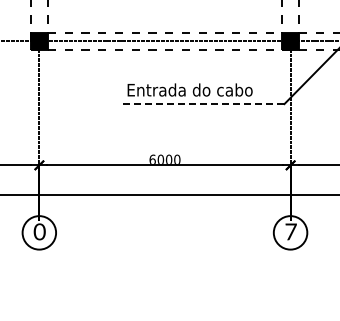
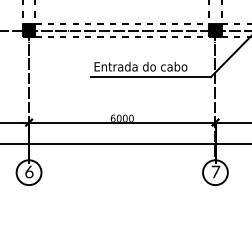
line: (203, 104) -> (150, 77), dashed -> solid
text: (39, 231) -> (29, 171), 0 -> 6

